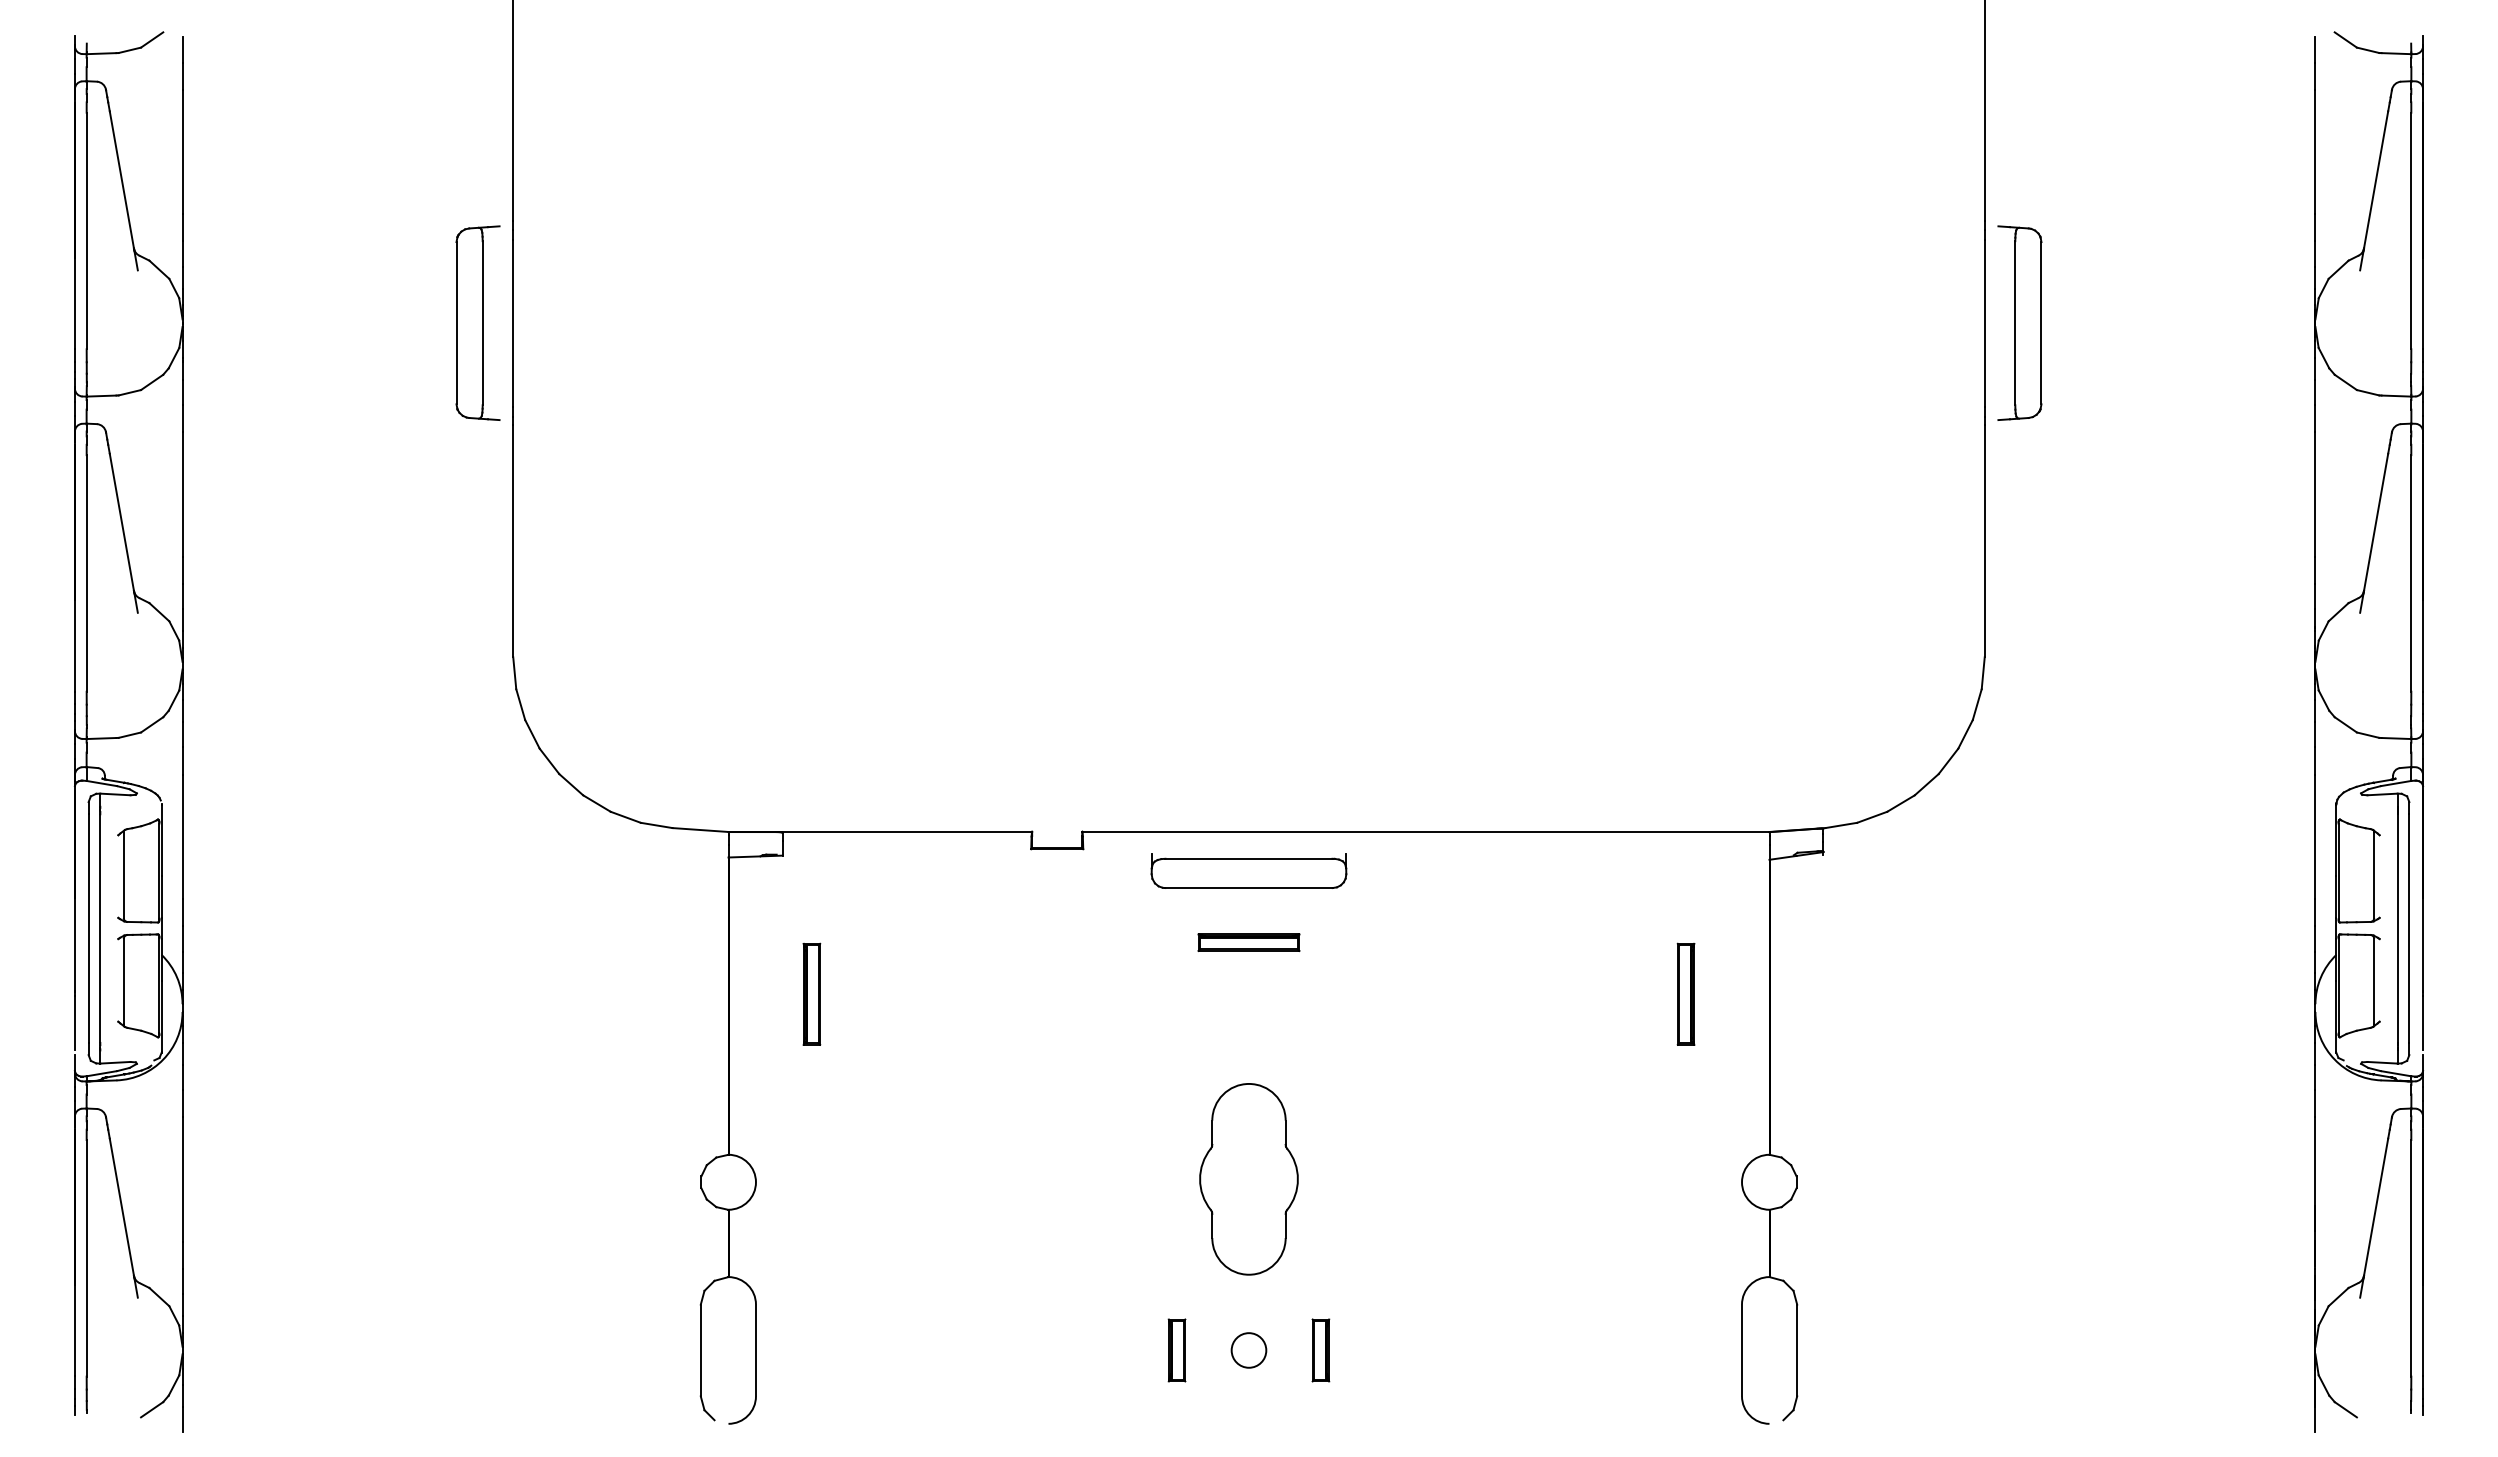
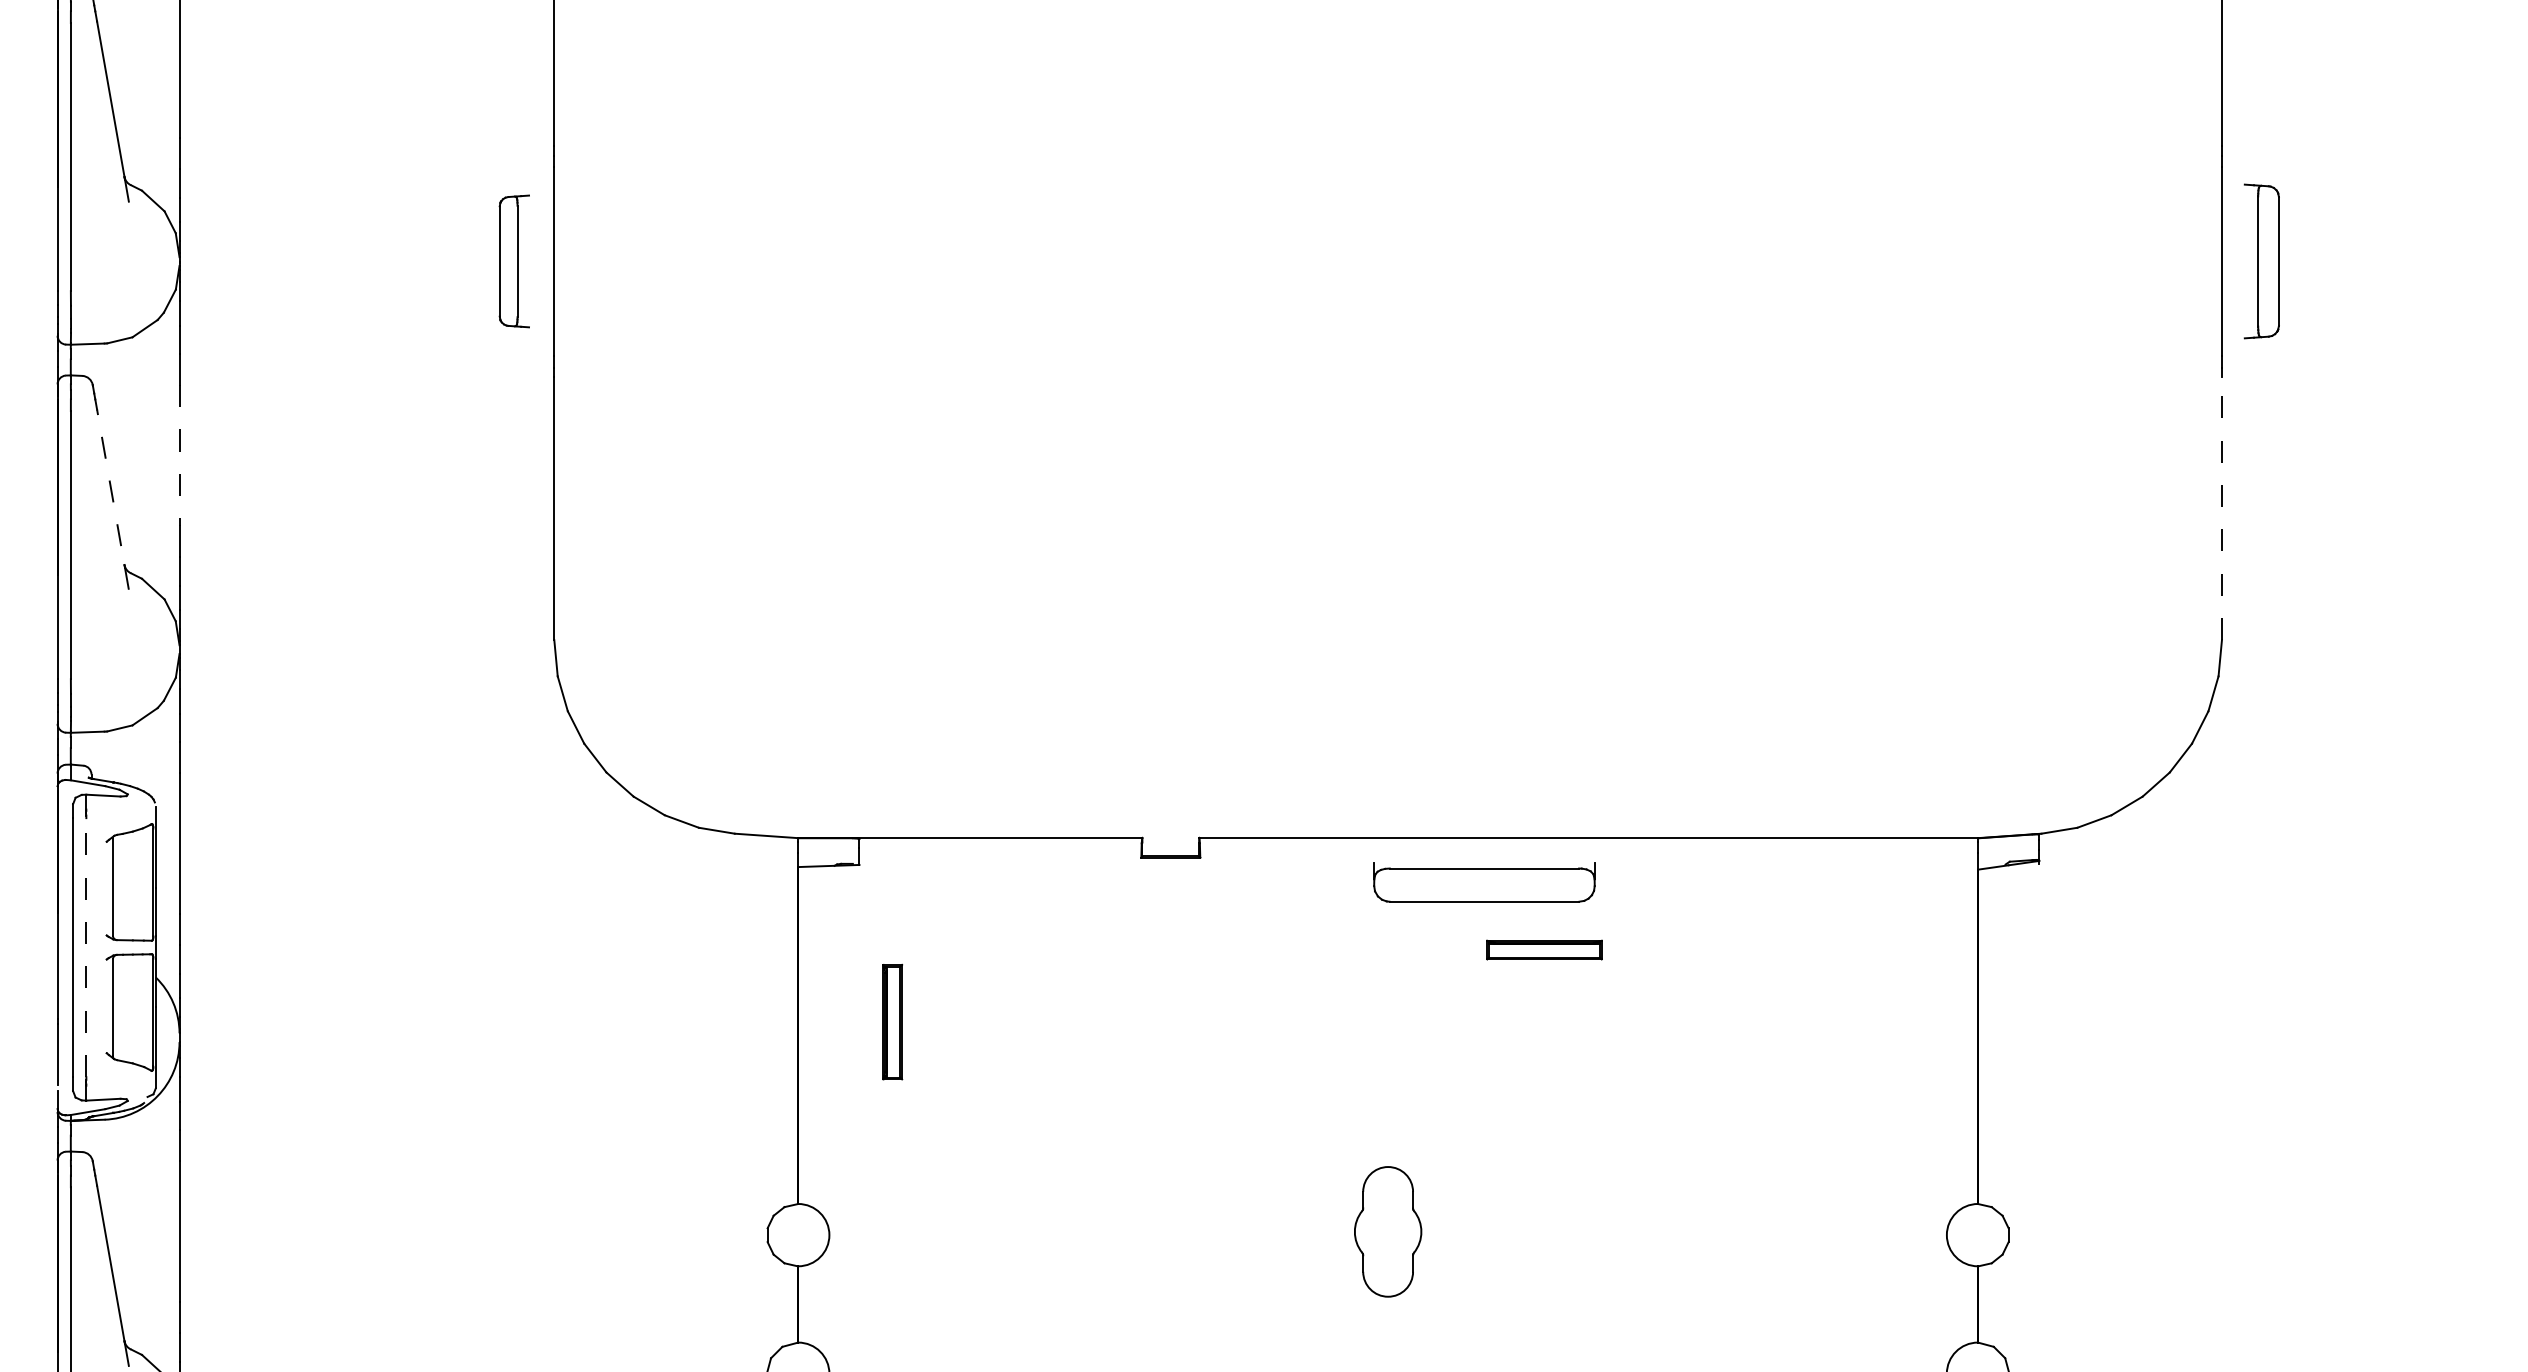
part: (477, 322) -> (513, 260), size x0.6
part: (2019, 322) -> (2261, 260), size x0.7
line: (182, 494) -> (179, 455), solid -> dashed
line: (123, 533) -> (112, 499), solid -> dashed
line: (1984, 540) -> (2221, 507), solid -> dashed
part: (1248, 870) -> (1483, 881), moved
line: (100, 928) -> (86, 947), solid -> dashed
part: (1248, 942) -> (1543, 949), moved
part: (1685, 993) -> (1882, 1021), removed
part: (1248, 1179) -> (1387, 1231), size x0.6

